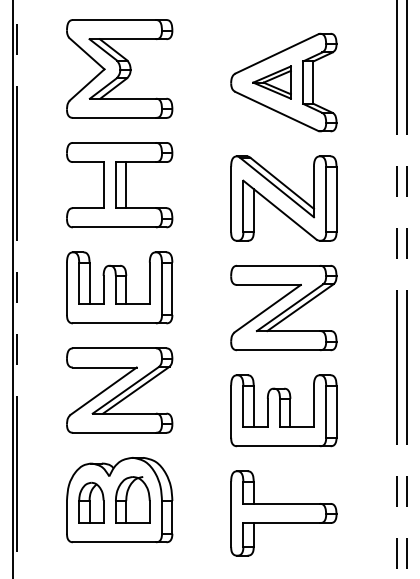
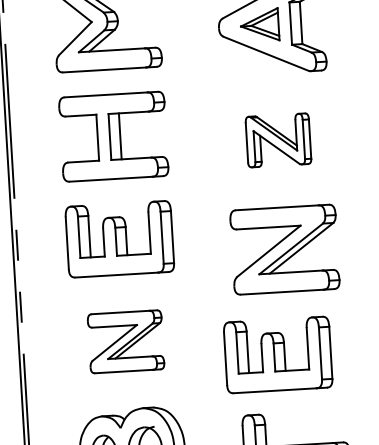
part: (283, 198) -> (278, 140), size x0.6
part: (119, 390) -> (125, 341), size x0.7
part: (283, 410) -> (277, 354), moved

